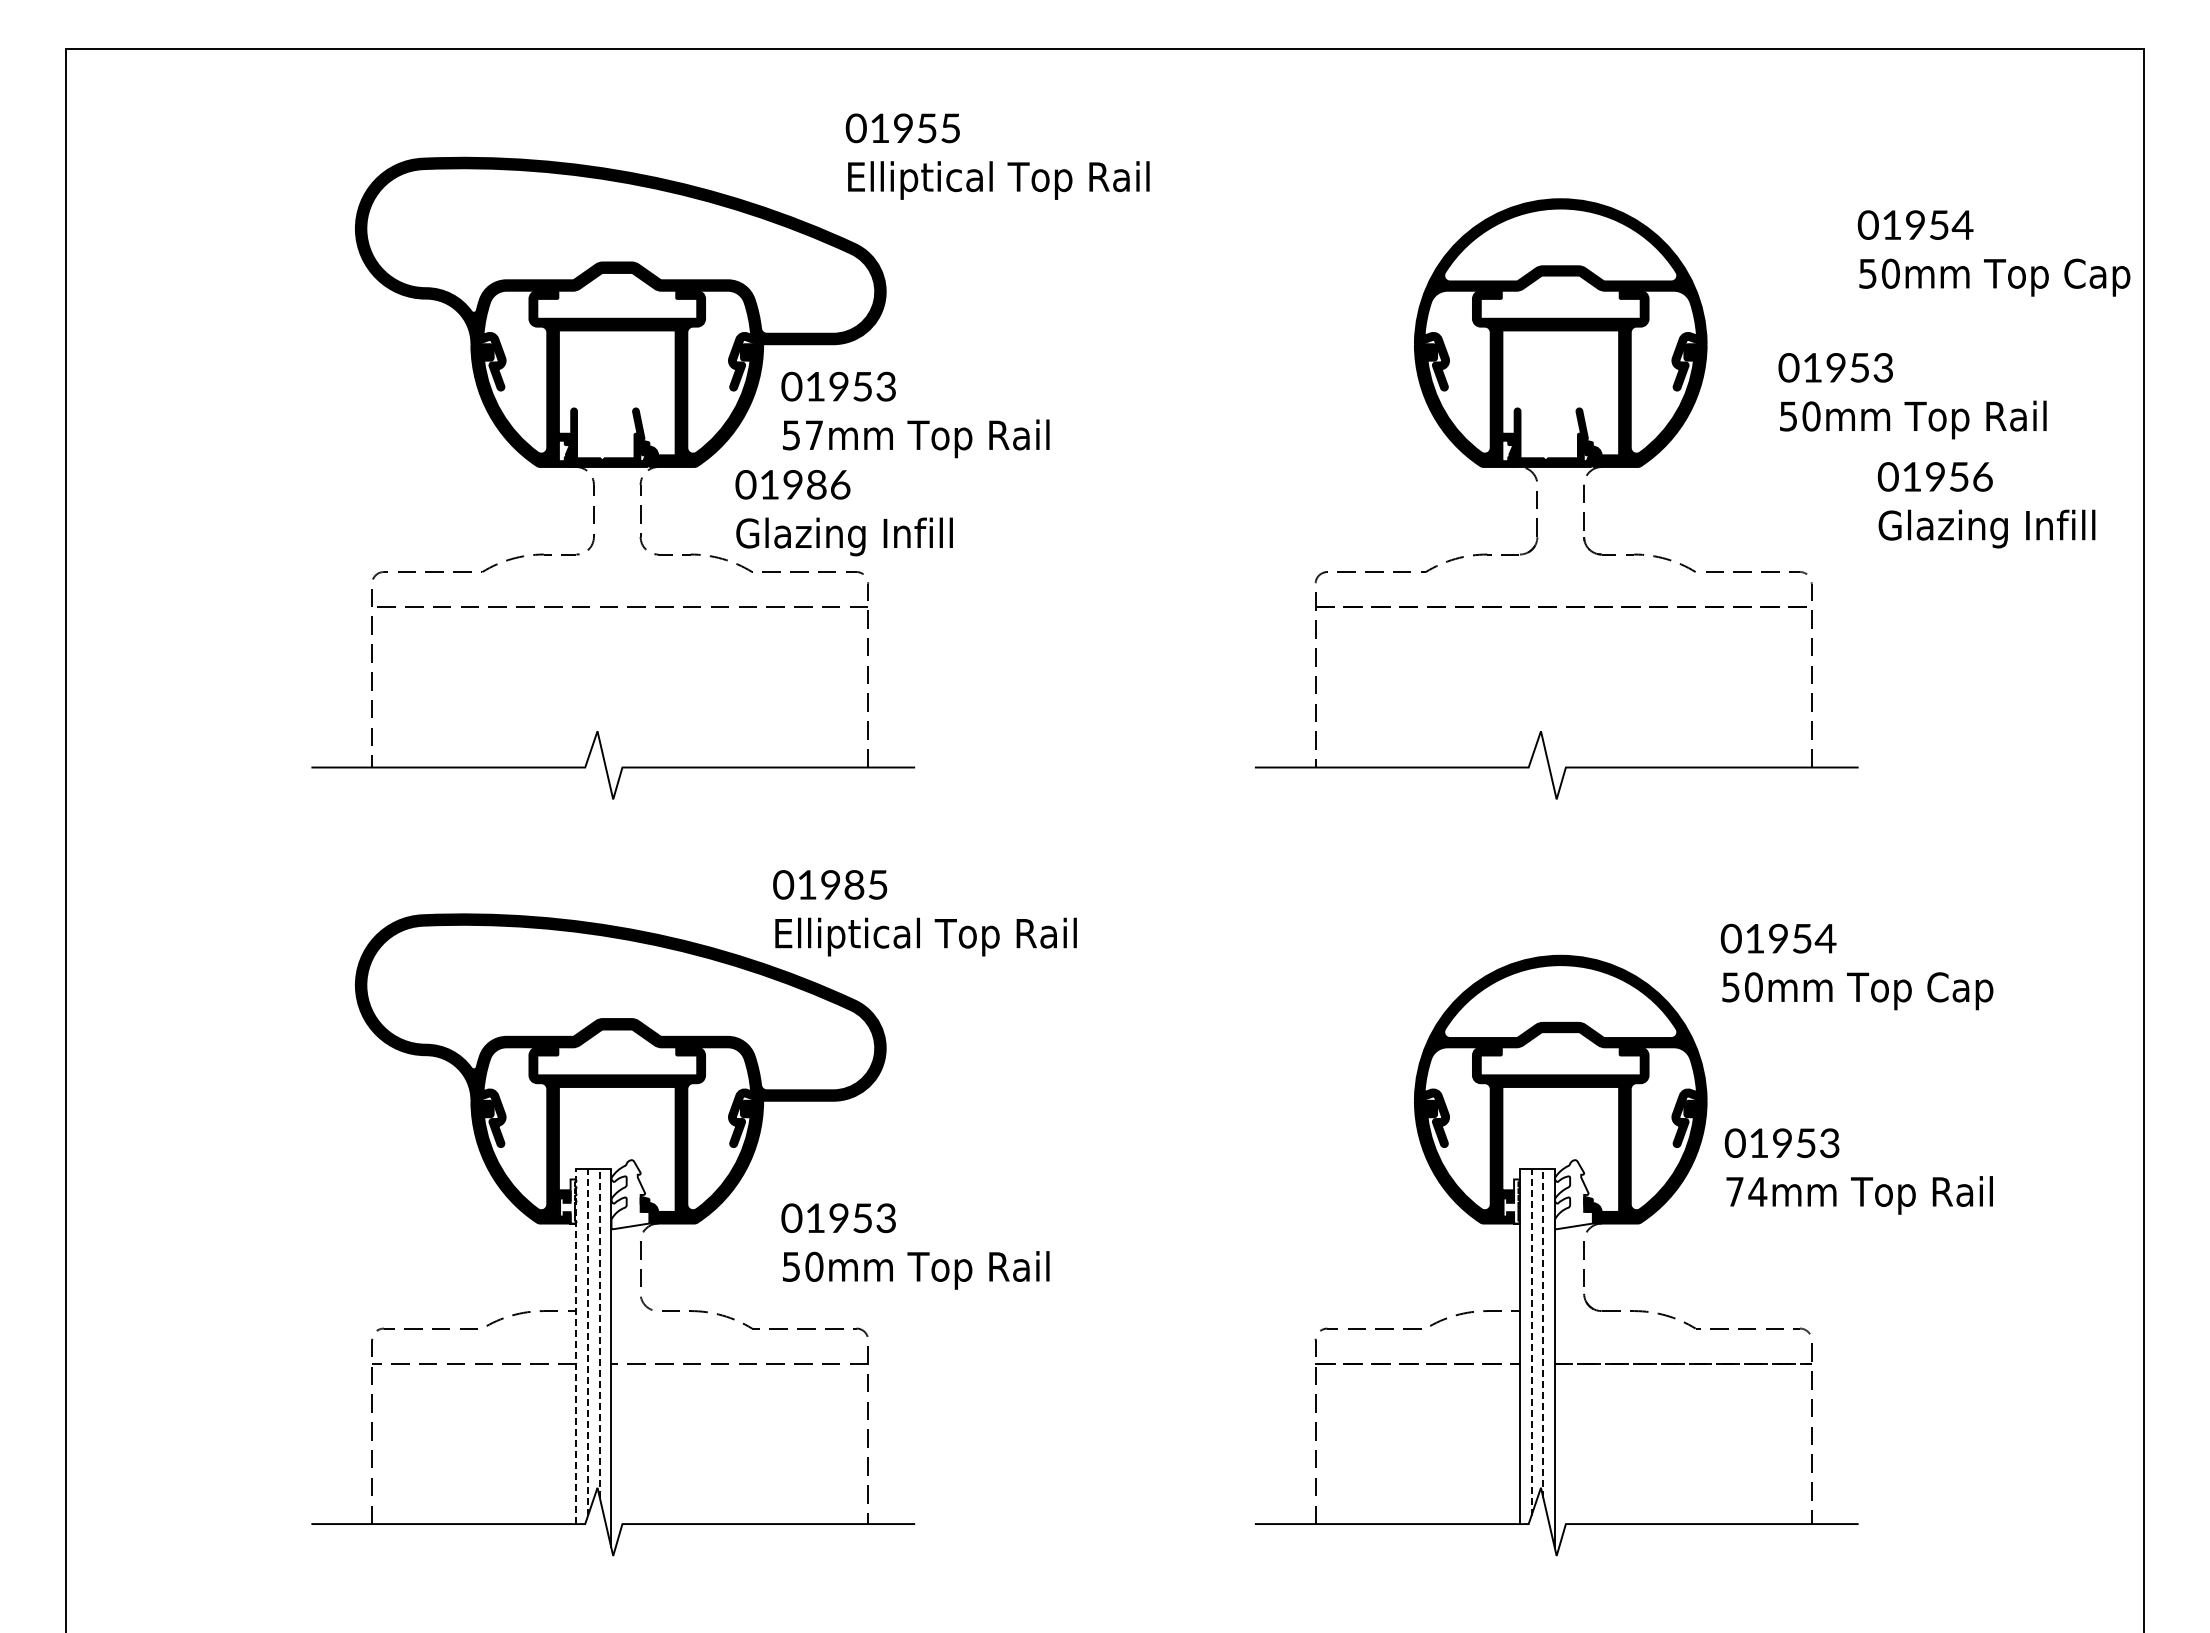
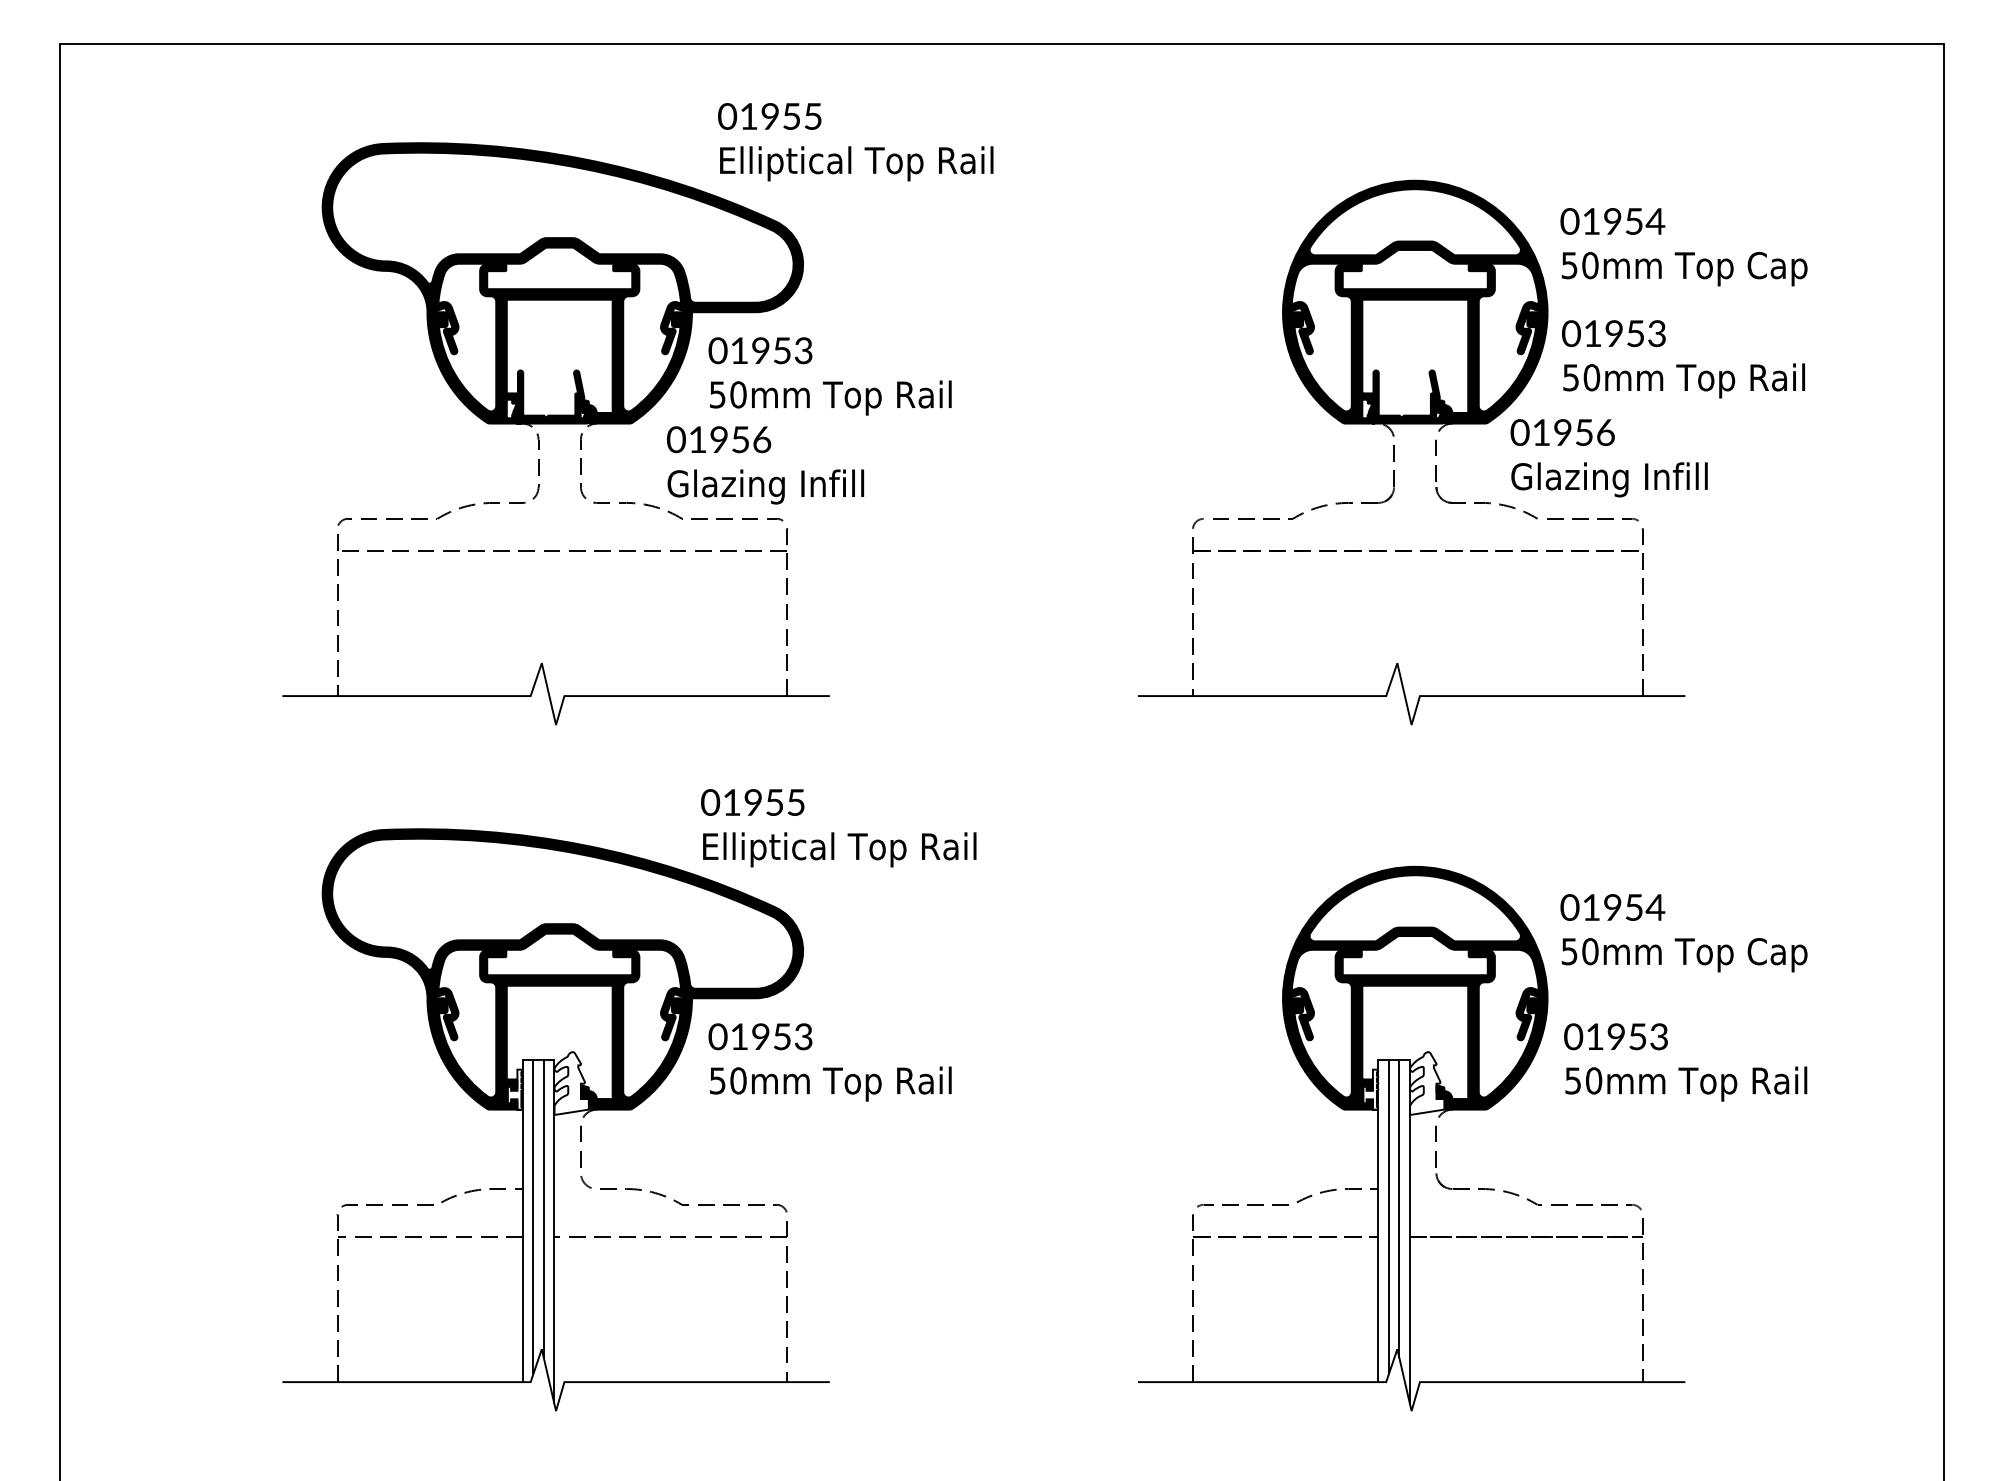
text: (997, 156) -> (855, 142), moved
text: (1993, 253) -> (1683, 247), moved
text: (1912, 396) -> (1683, 359), moved
text: (814, 435) -> (738, 395), 57mm -> 50mm
text: (816, 484) -> (740, 439), 01986 -> 01956
text: (1986, 505) -> (1609, 458), moved
text: (854, 884) -> (774, 802), 01985 -> 01955
text: (1856, 966) -> (1683, 932), moved
text: (1746, 1191) -> (1583, 1080), 74mm -> 50mm
text: (915, 1246) -> (830, 1062), moved
line: (599, 1333) -> (543, 1209), dashed -> solid
line: (1543, 1333) -> (1399, 1209), dashed -> solid
line: (588, 1341) -> (533, 1216), dashed -> solid
line: (1531, 1341) -> (1388, 1216), dashed -> solid
line: (576, 1346) -> (522, 1221), dashed -> solid

